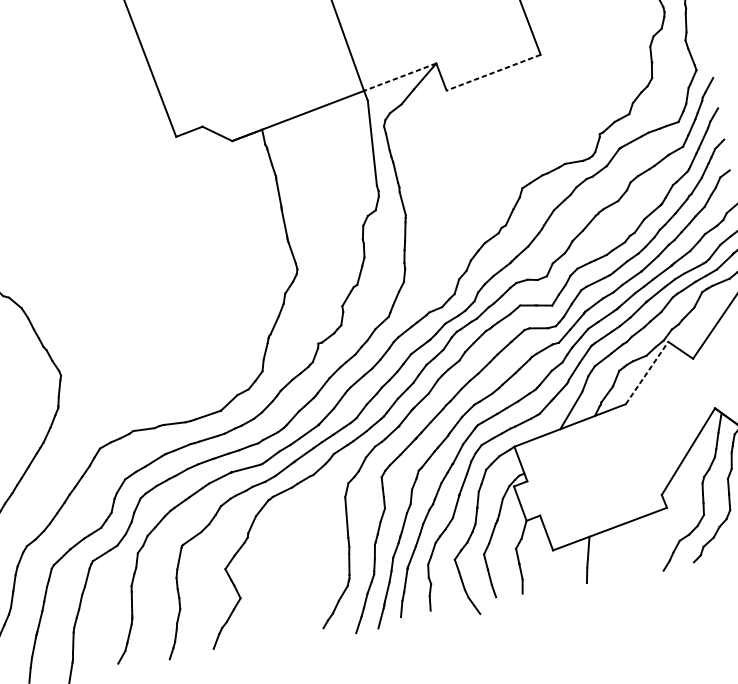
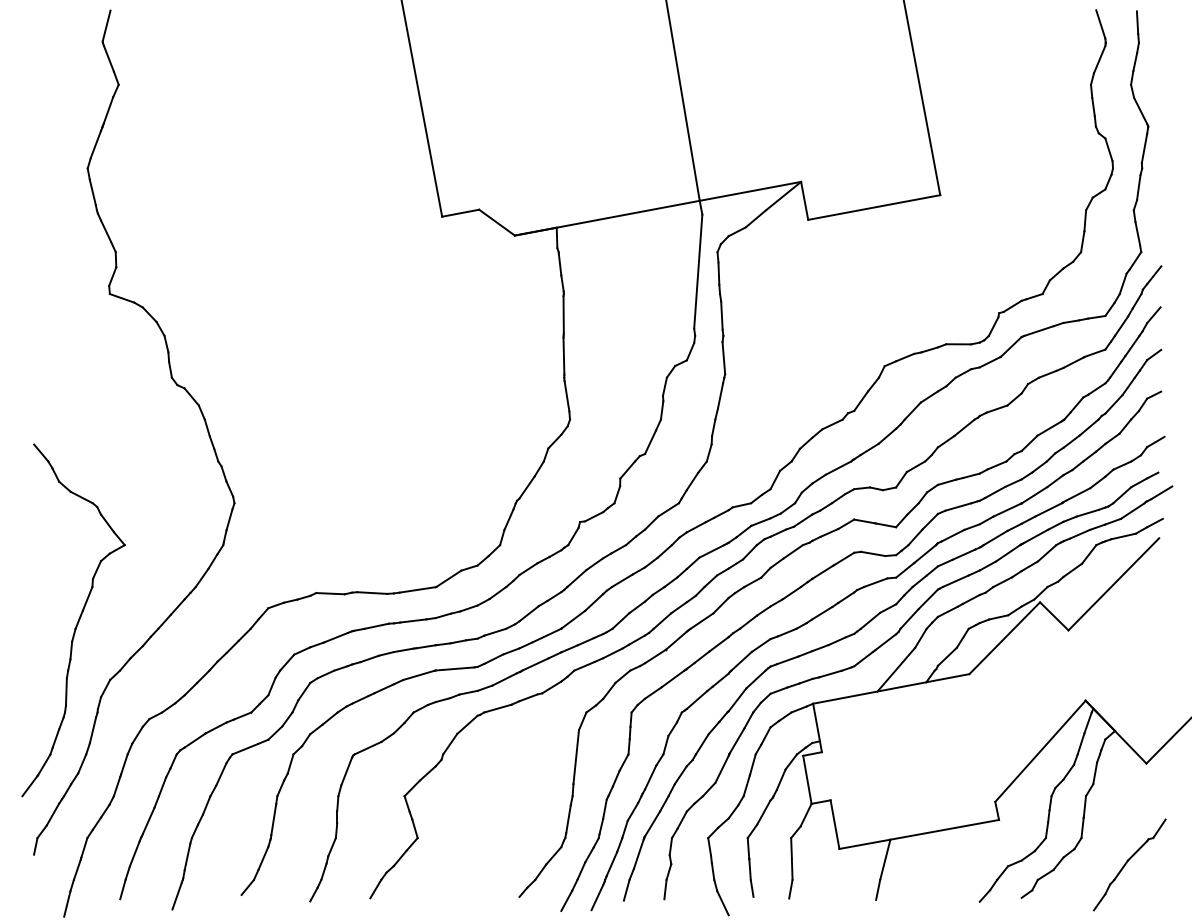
line: (493, 72) -> (873, 207), dashed -> solid
line: (400, 77) -> (750, 191), dashed -> solid
line: (647, 372) -> (1005, 637), dashed -> solid

